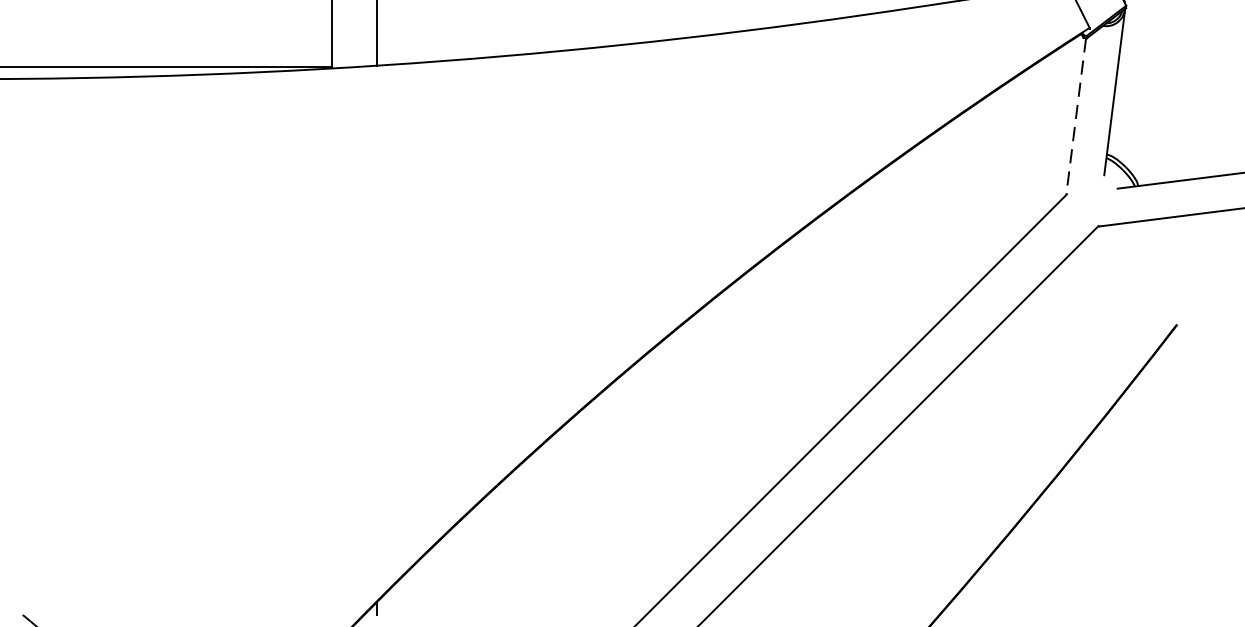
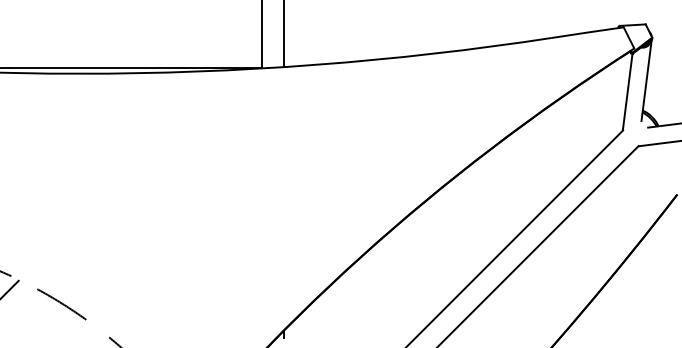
line: (1075, 117) -> (627, 92), dashed -> solid

